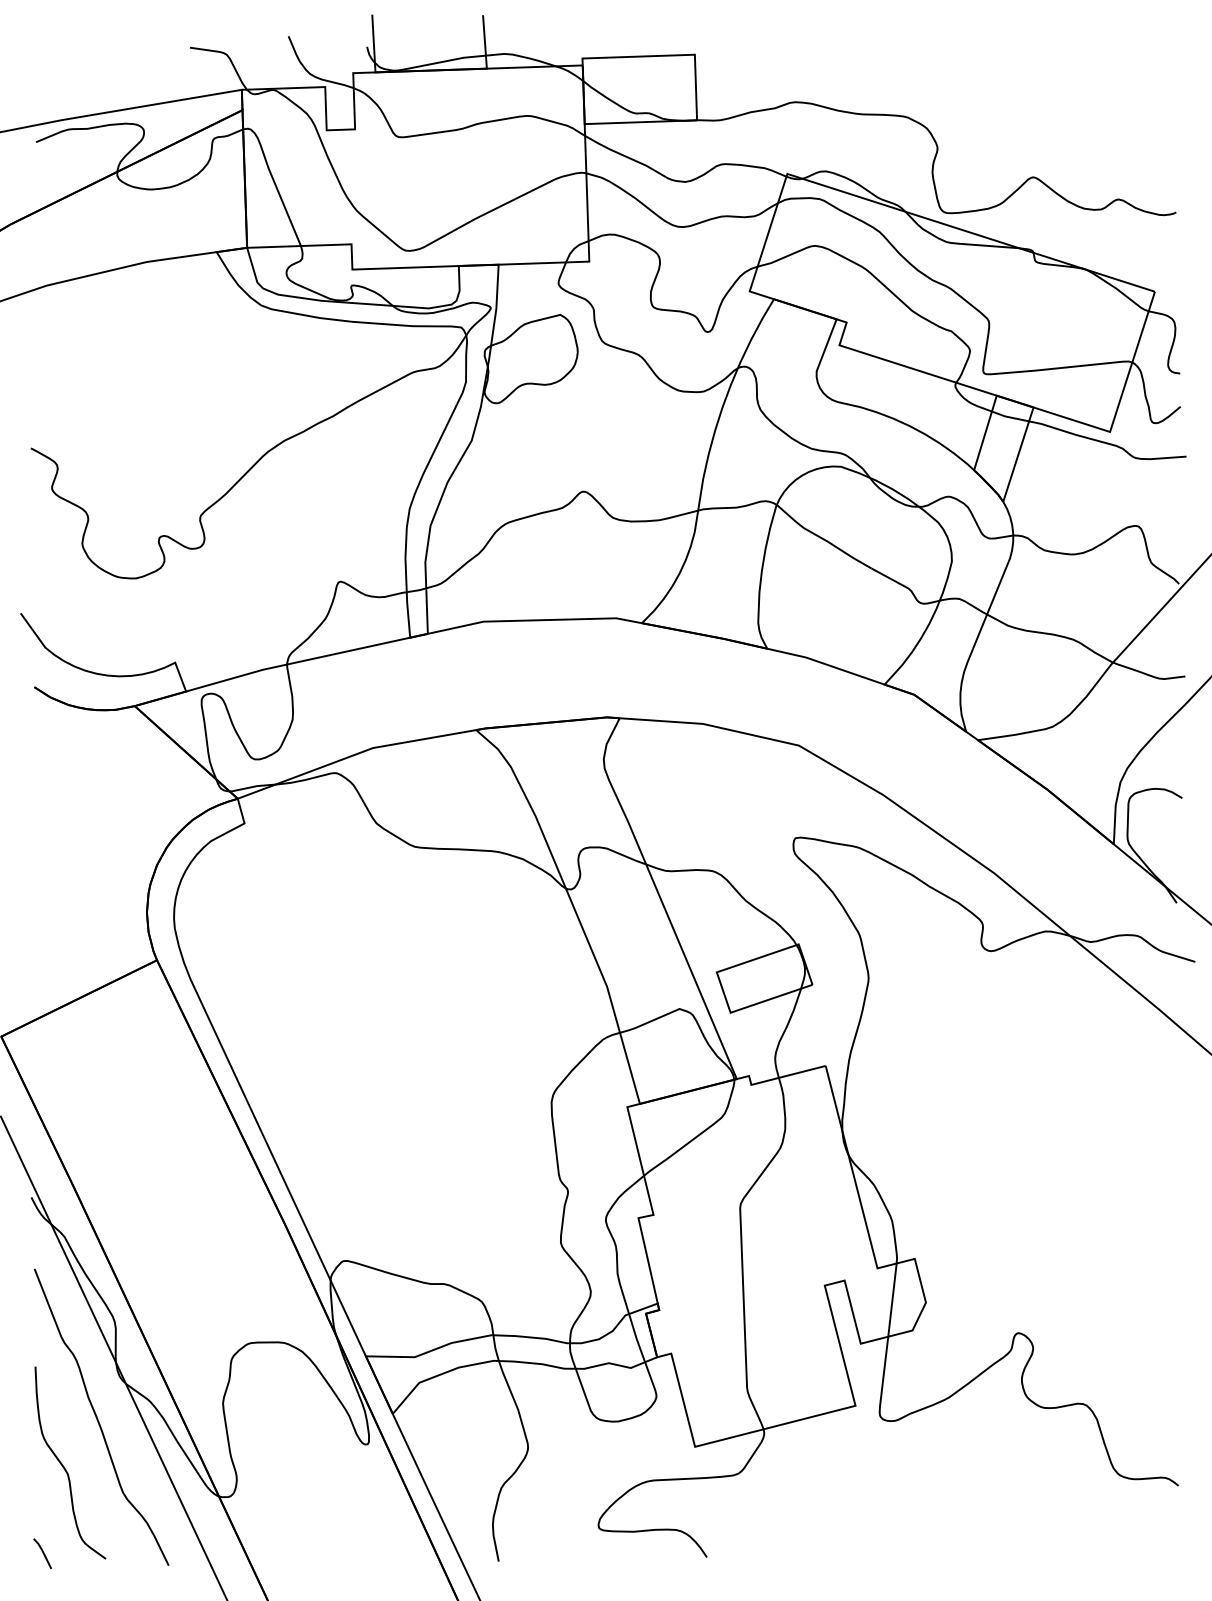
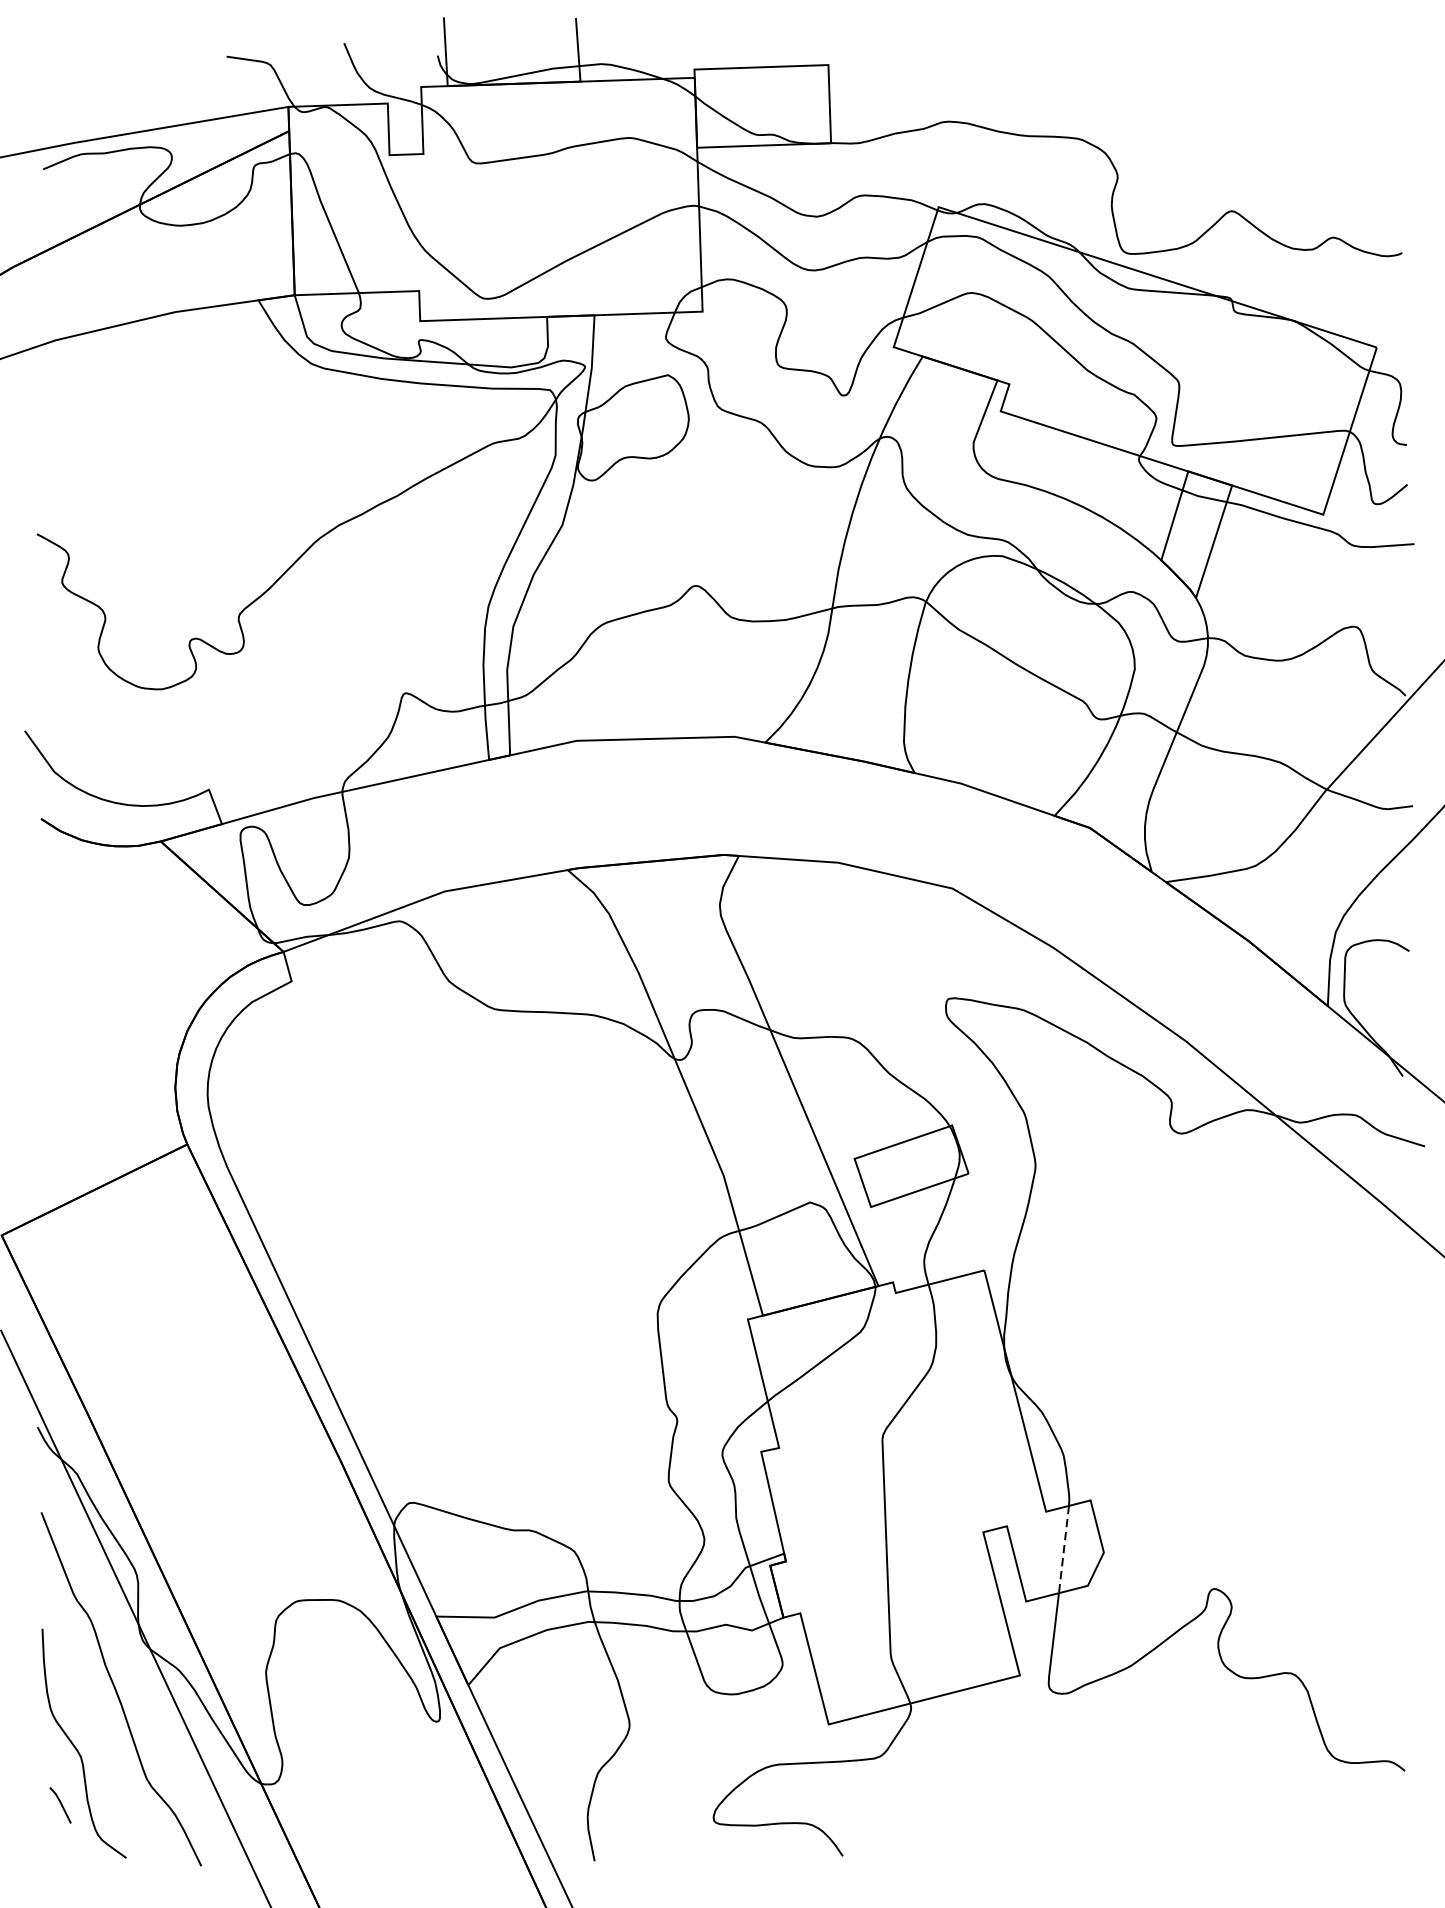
line: (892, 1300) -> (1064, 1550), solid -> dashed
line: (42, 1553) -> (60, 1805), moved

